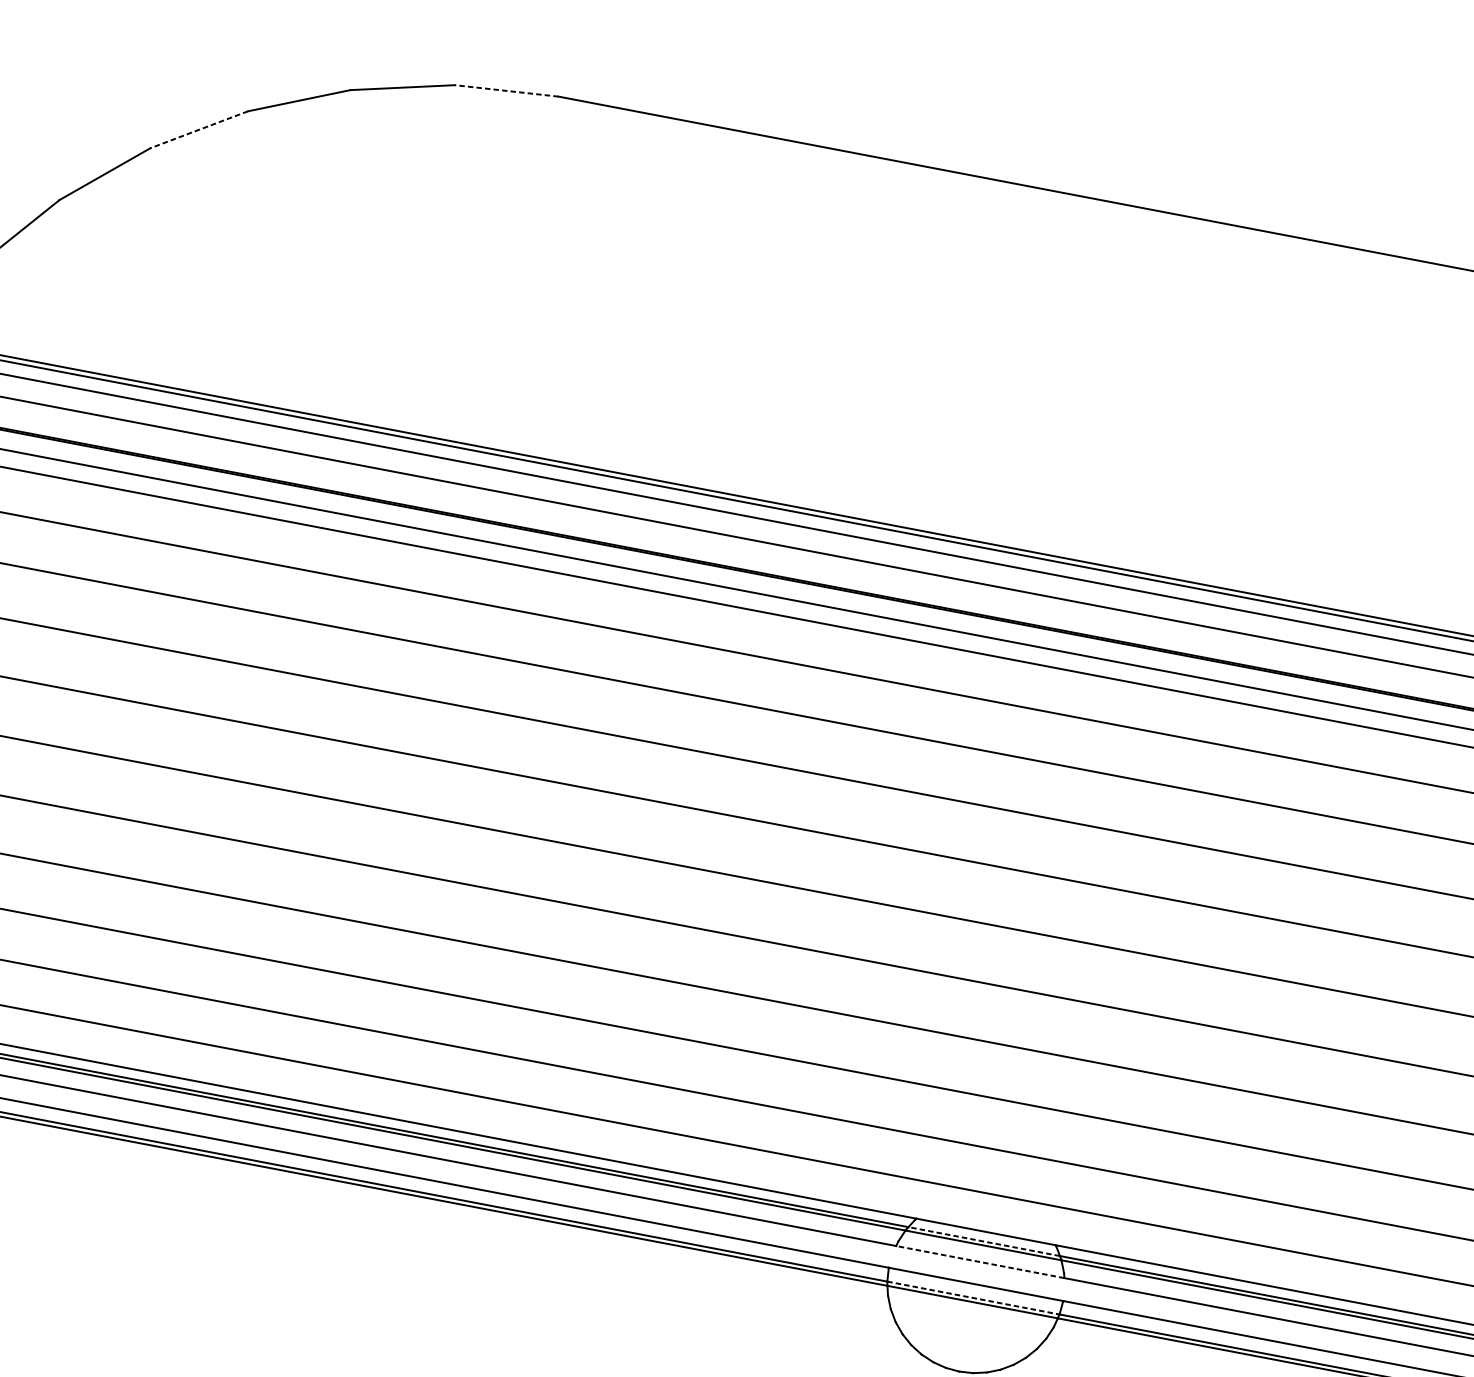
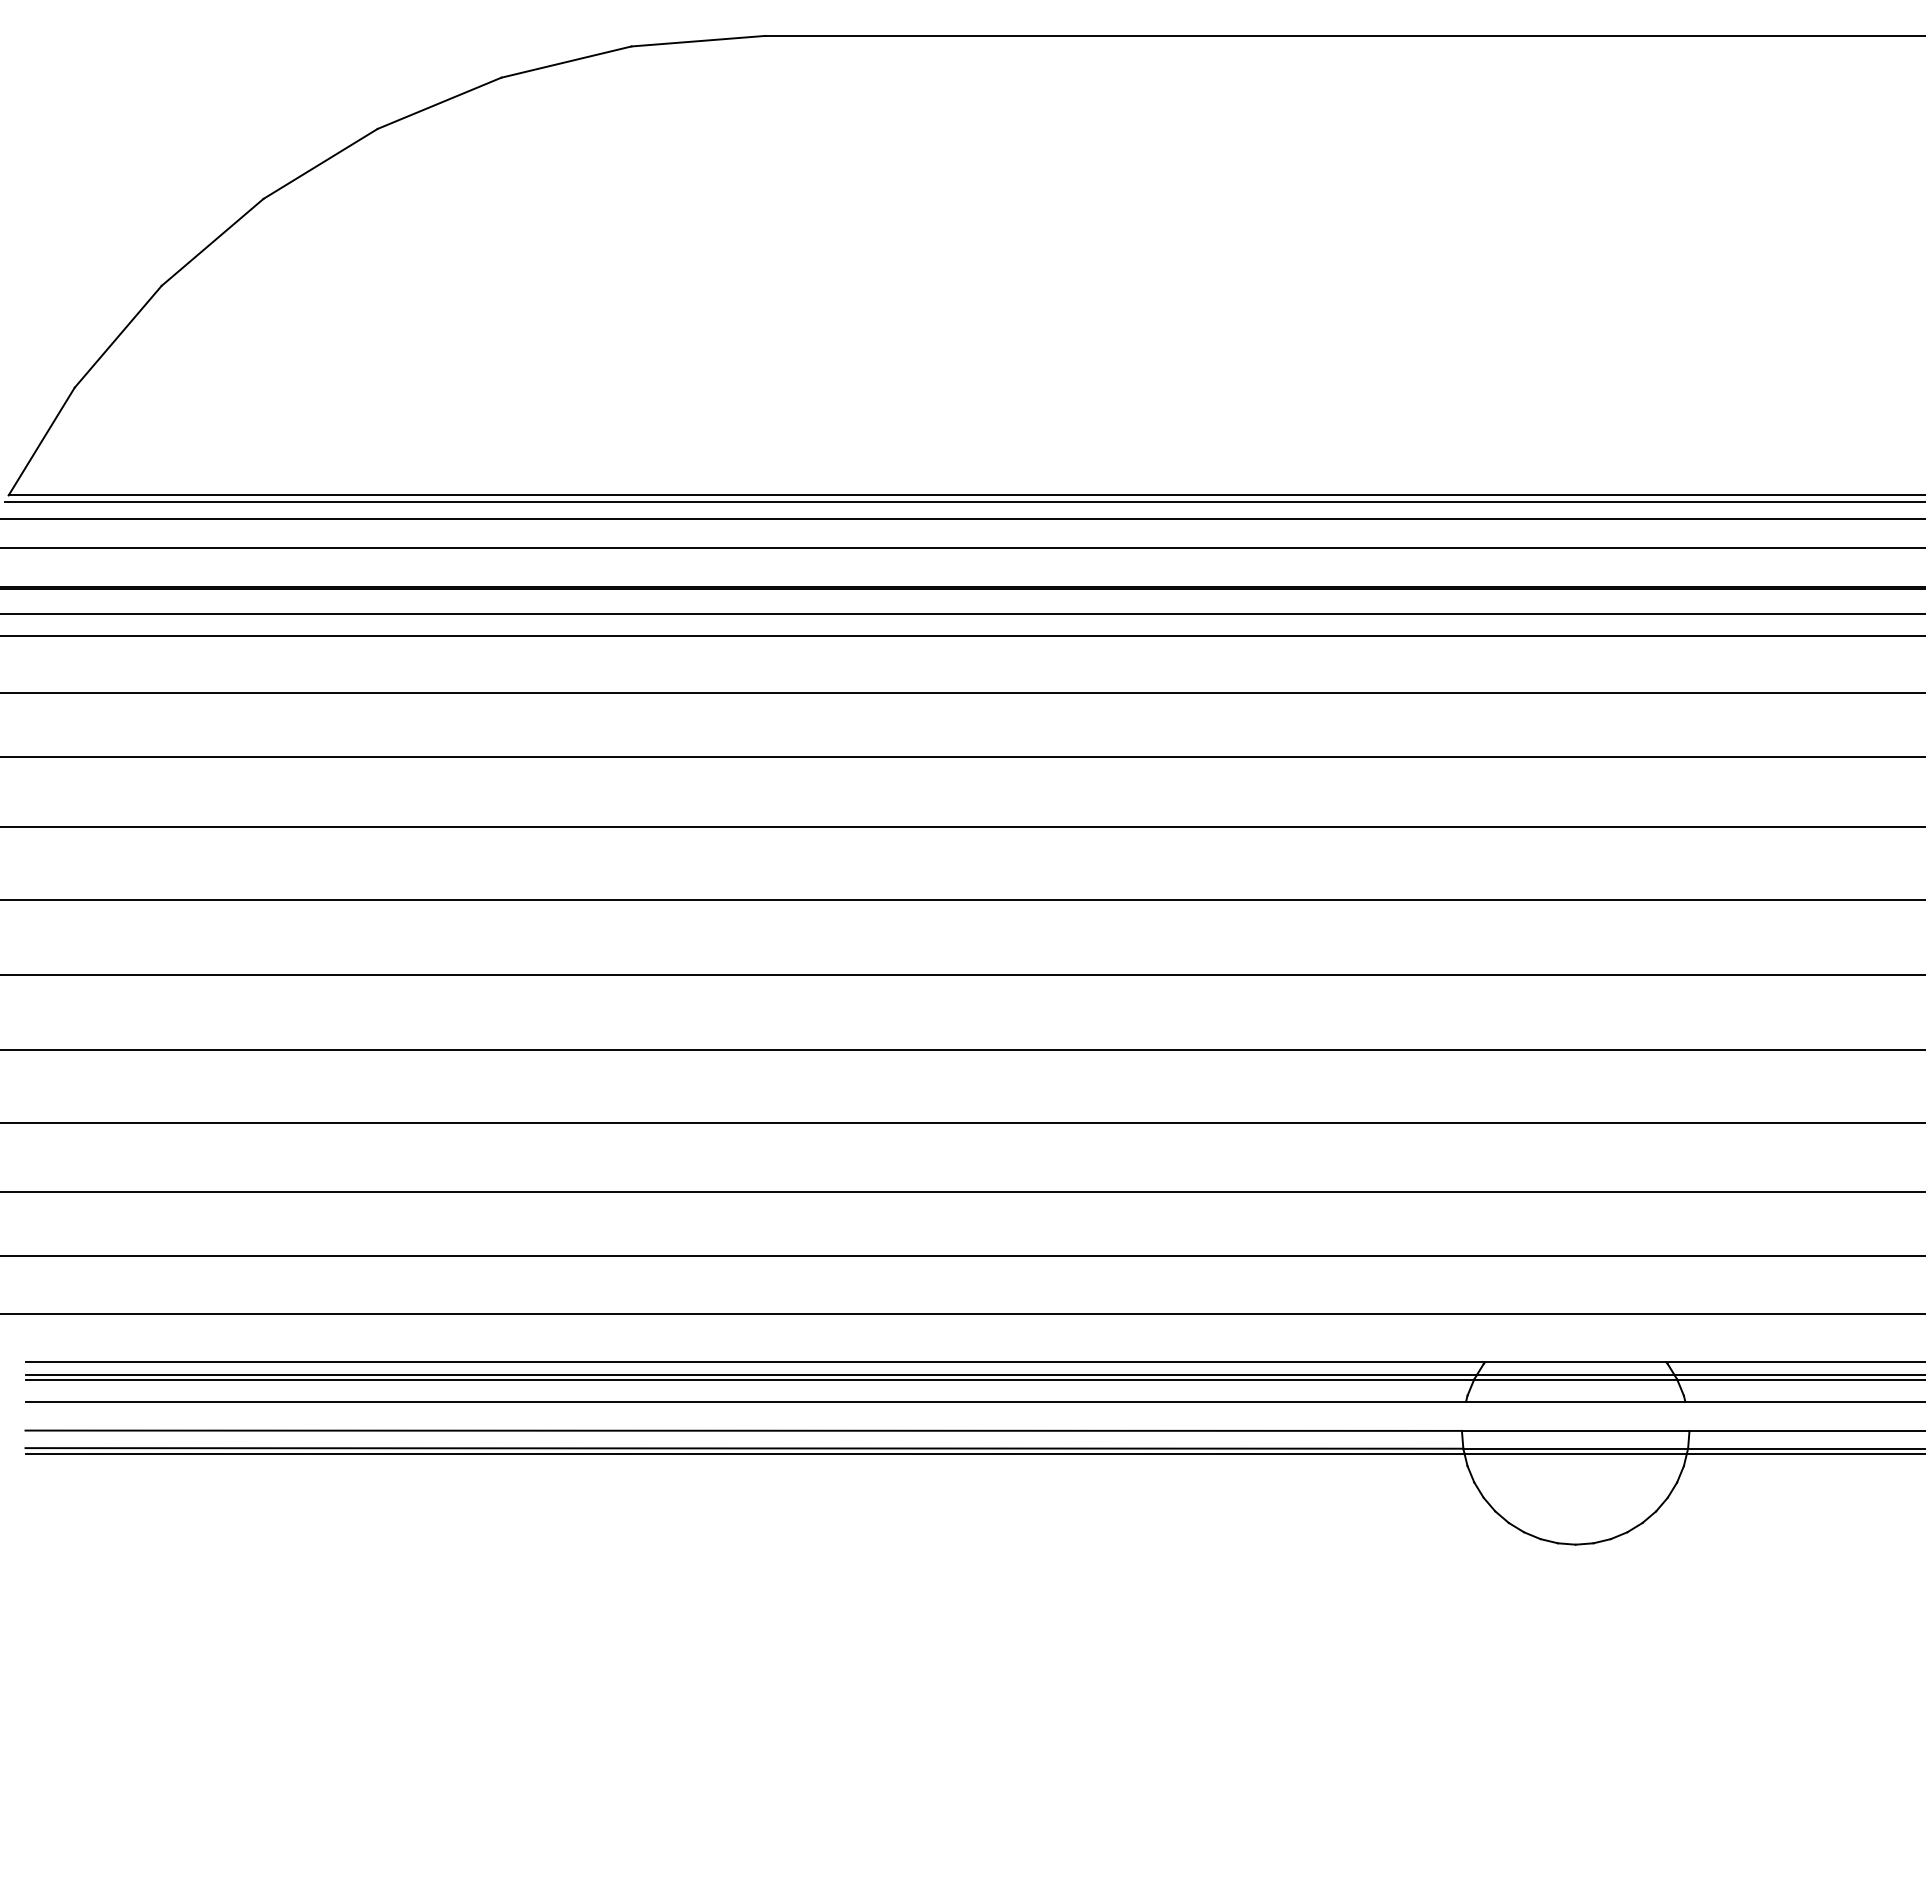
line: (506, 91) -> (698, 41), dashed -> solid
line: (199, 129) -> (320, 163), dashed -> solid
line: (983, 1241) -> (1575, 1375), dashed -> solid
line: (980, 1261) -> (1575, 1401), dashed -> solid
line: (974, 1297) -> (1576, 1448), dashed -> solid

